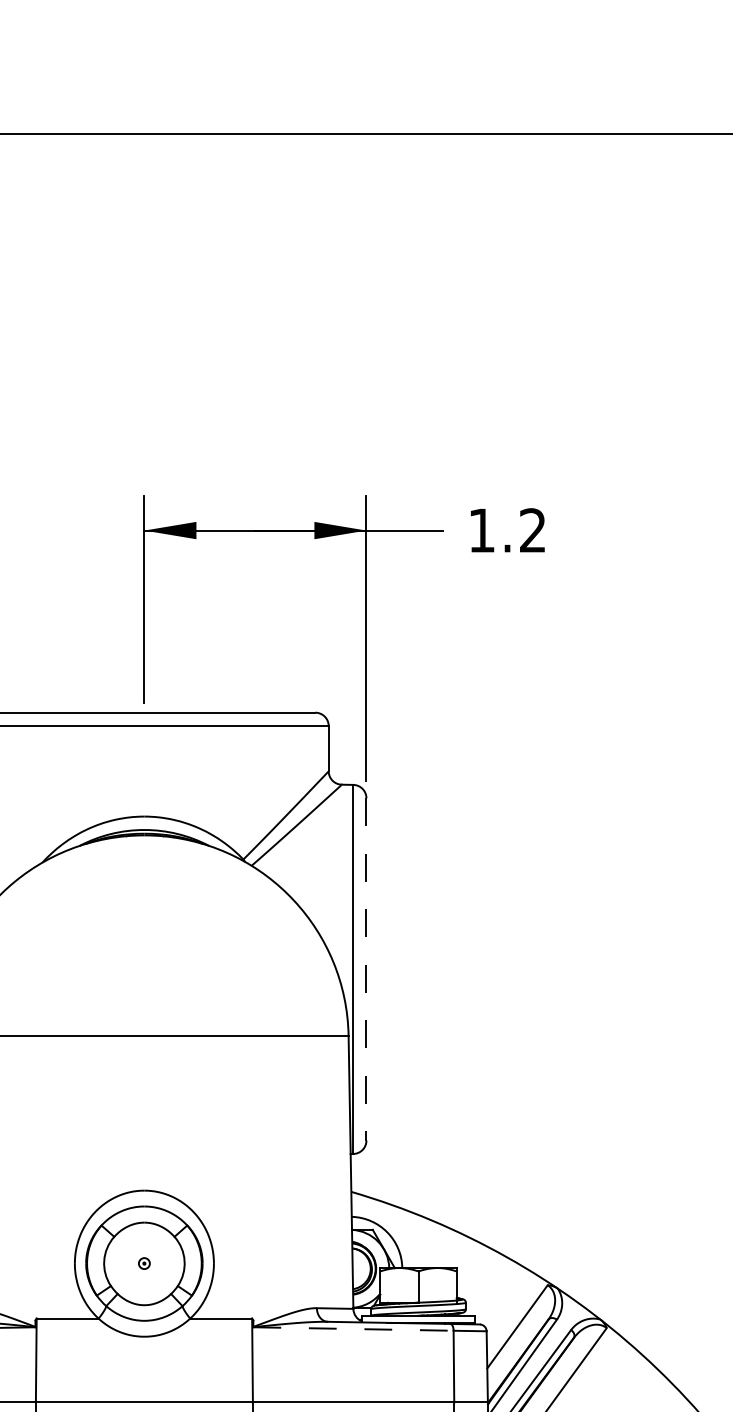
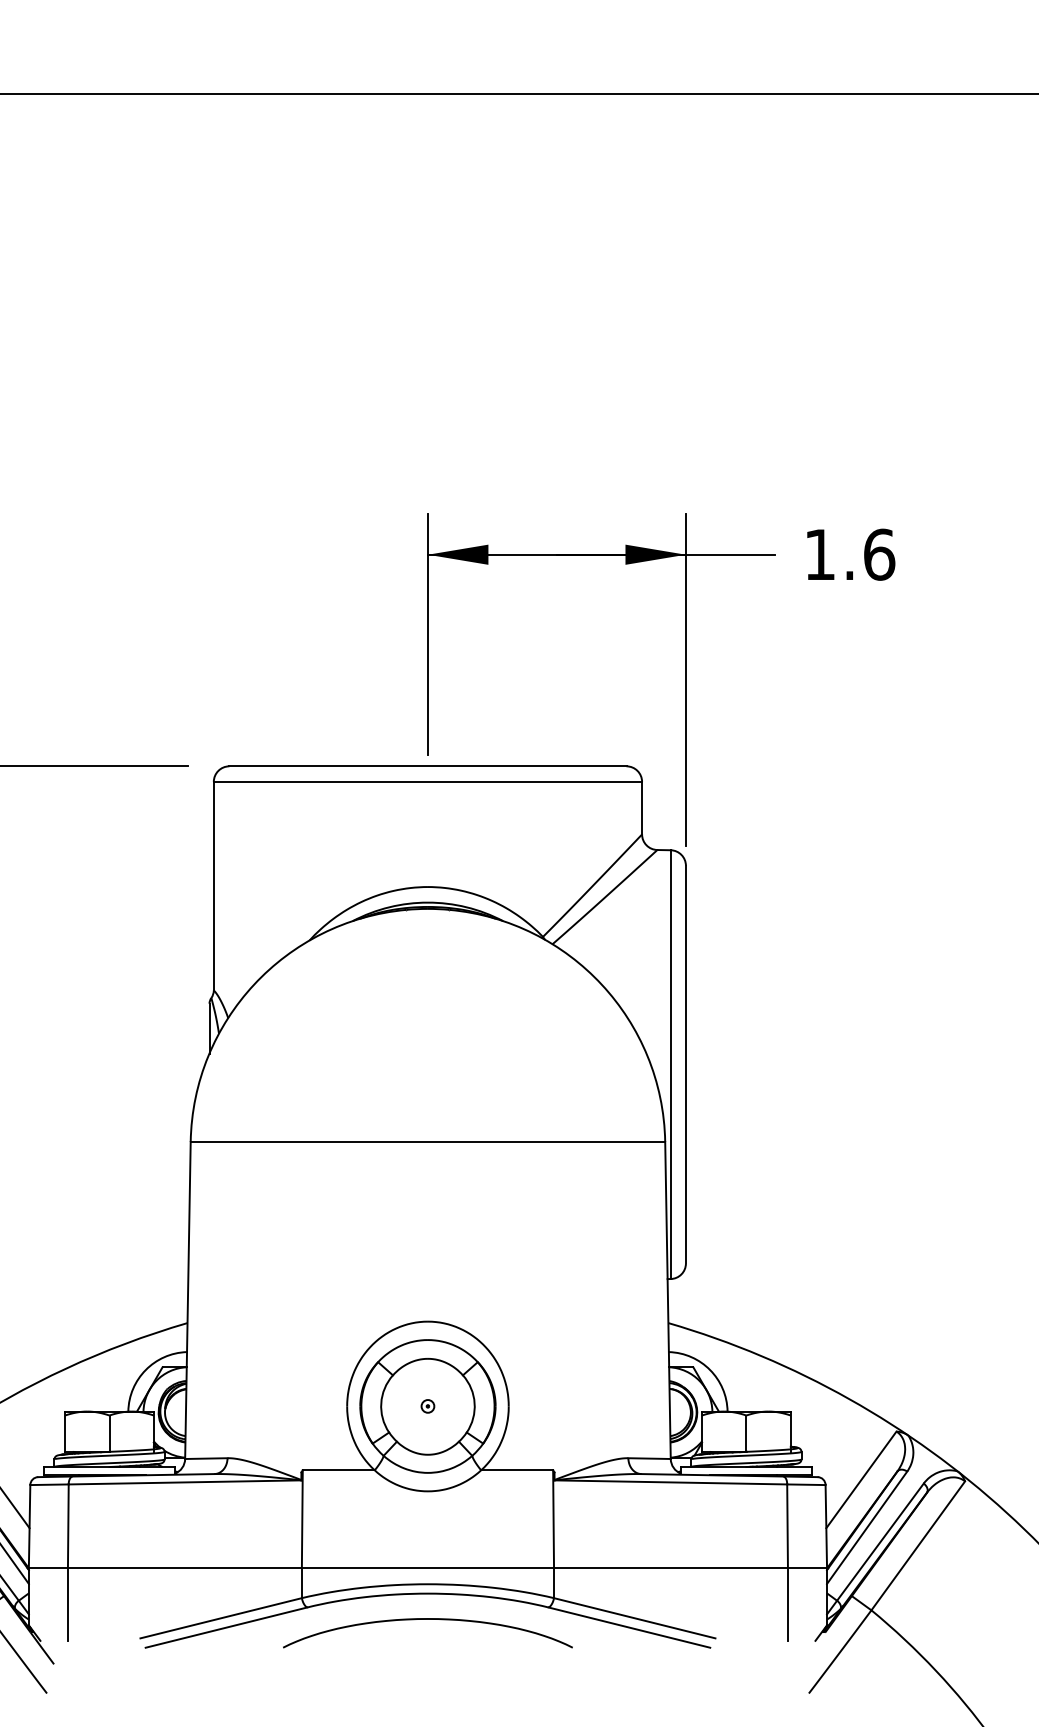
text: (533, 530) -> (879, 554), 1.2 -> 1.6
line: (366, 969) -> (685, 1064), dashed -> solid
line: (354, 1329) -> (671, 1482), dashed -> solid

